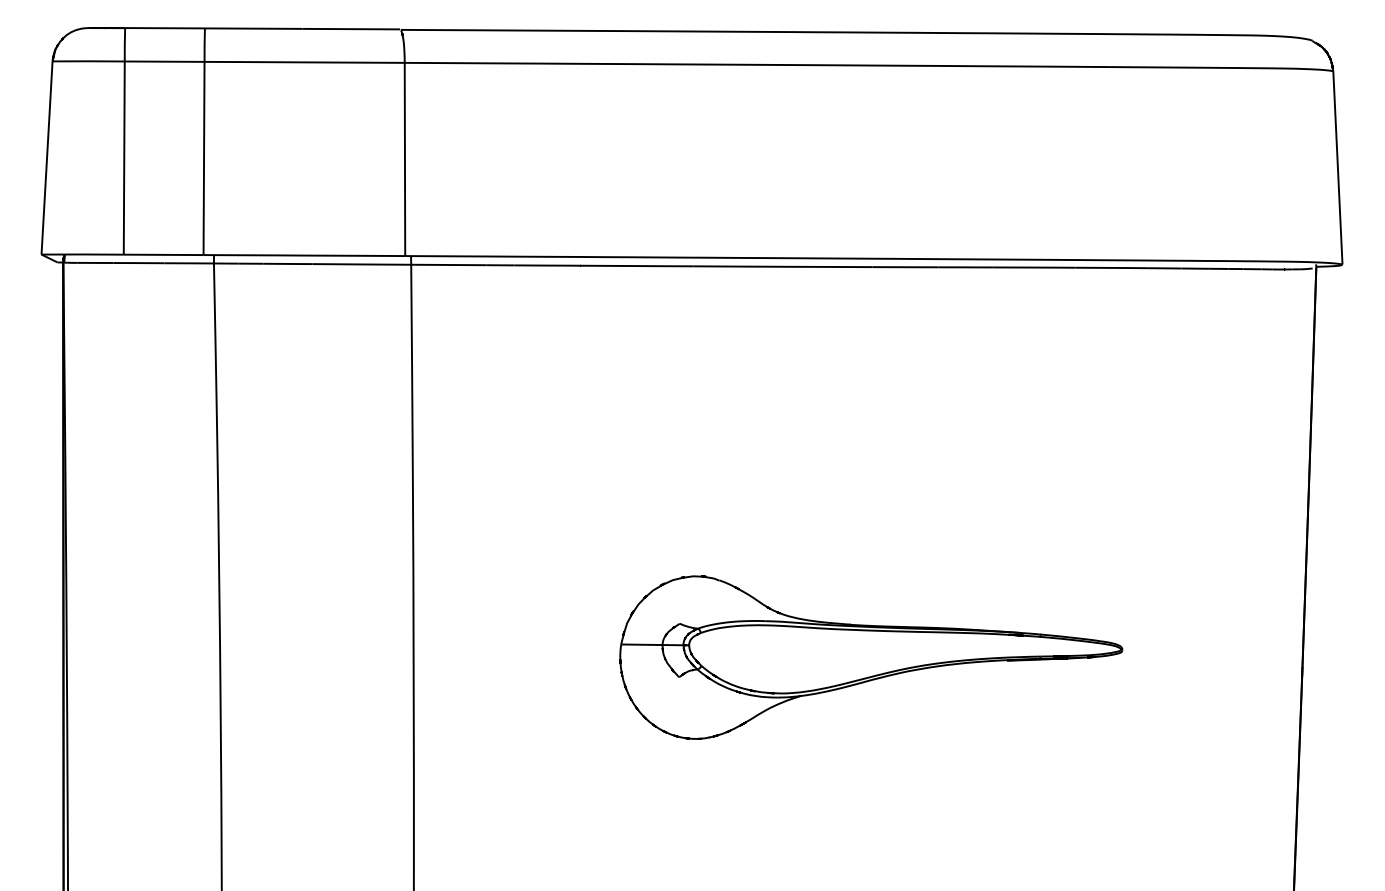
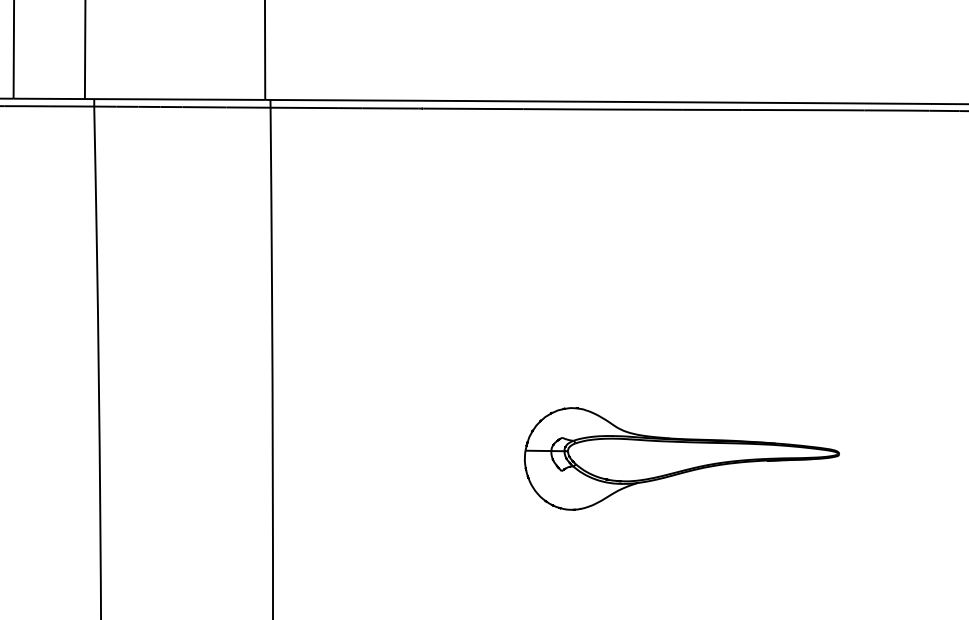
part: (871, 657) -> (682, 458), size x0.7

